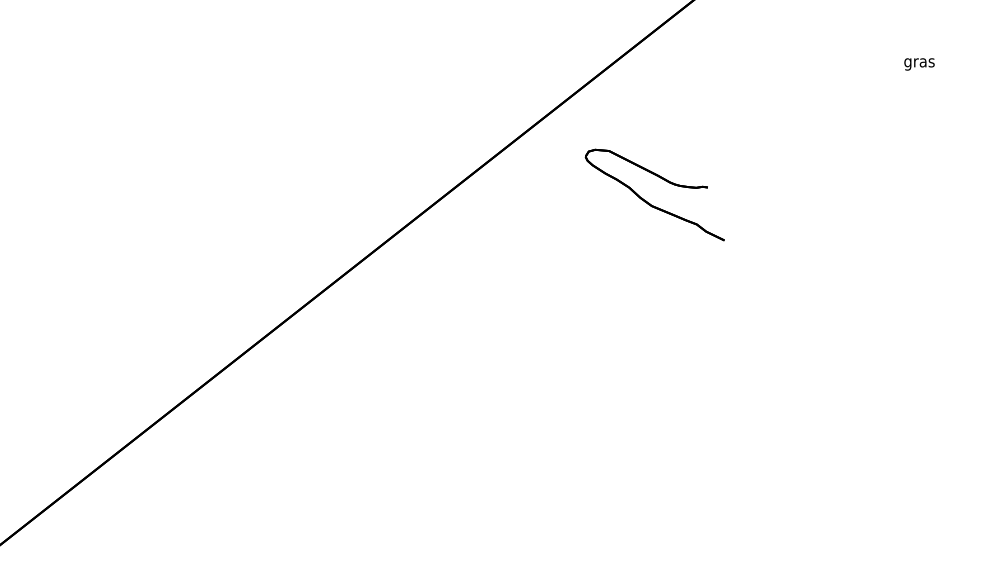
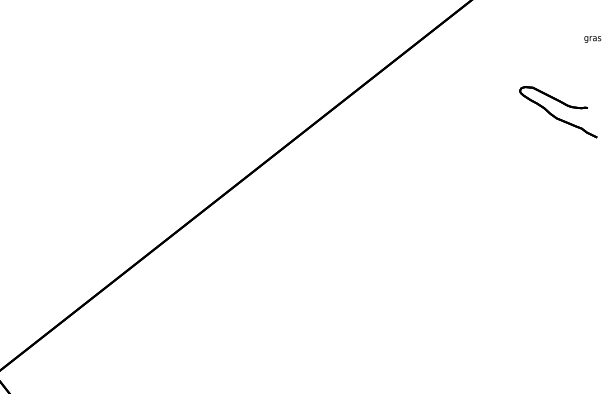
part: (655, 195) -> (558, 112), moved

